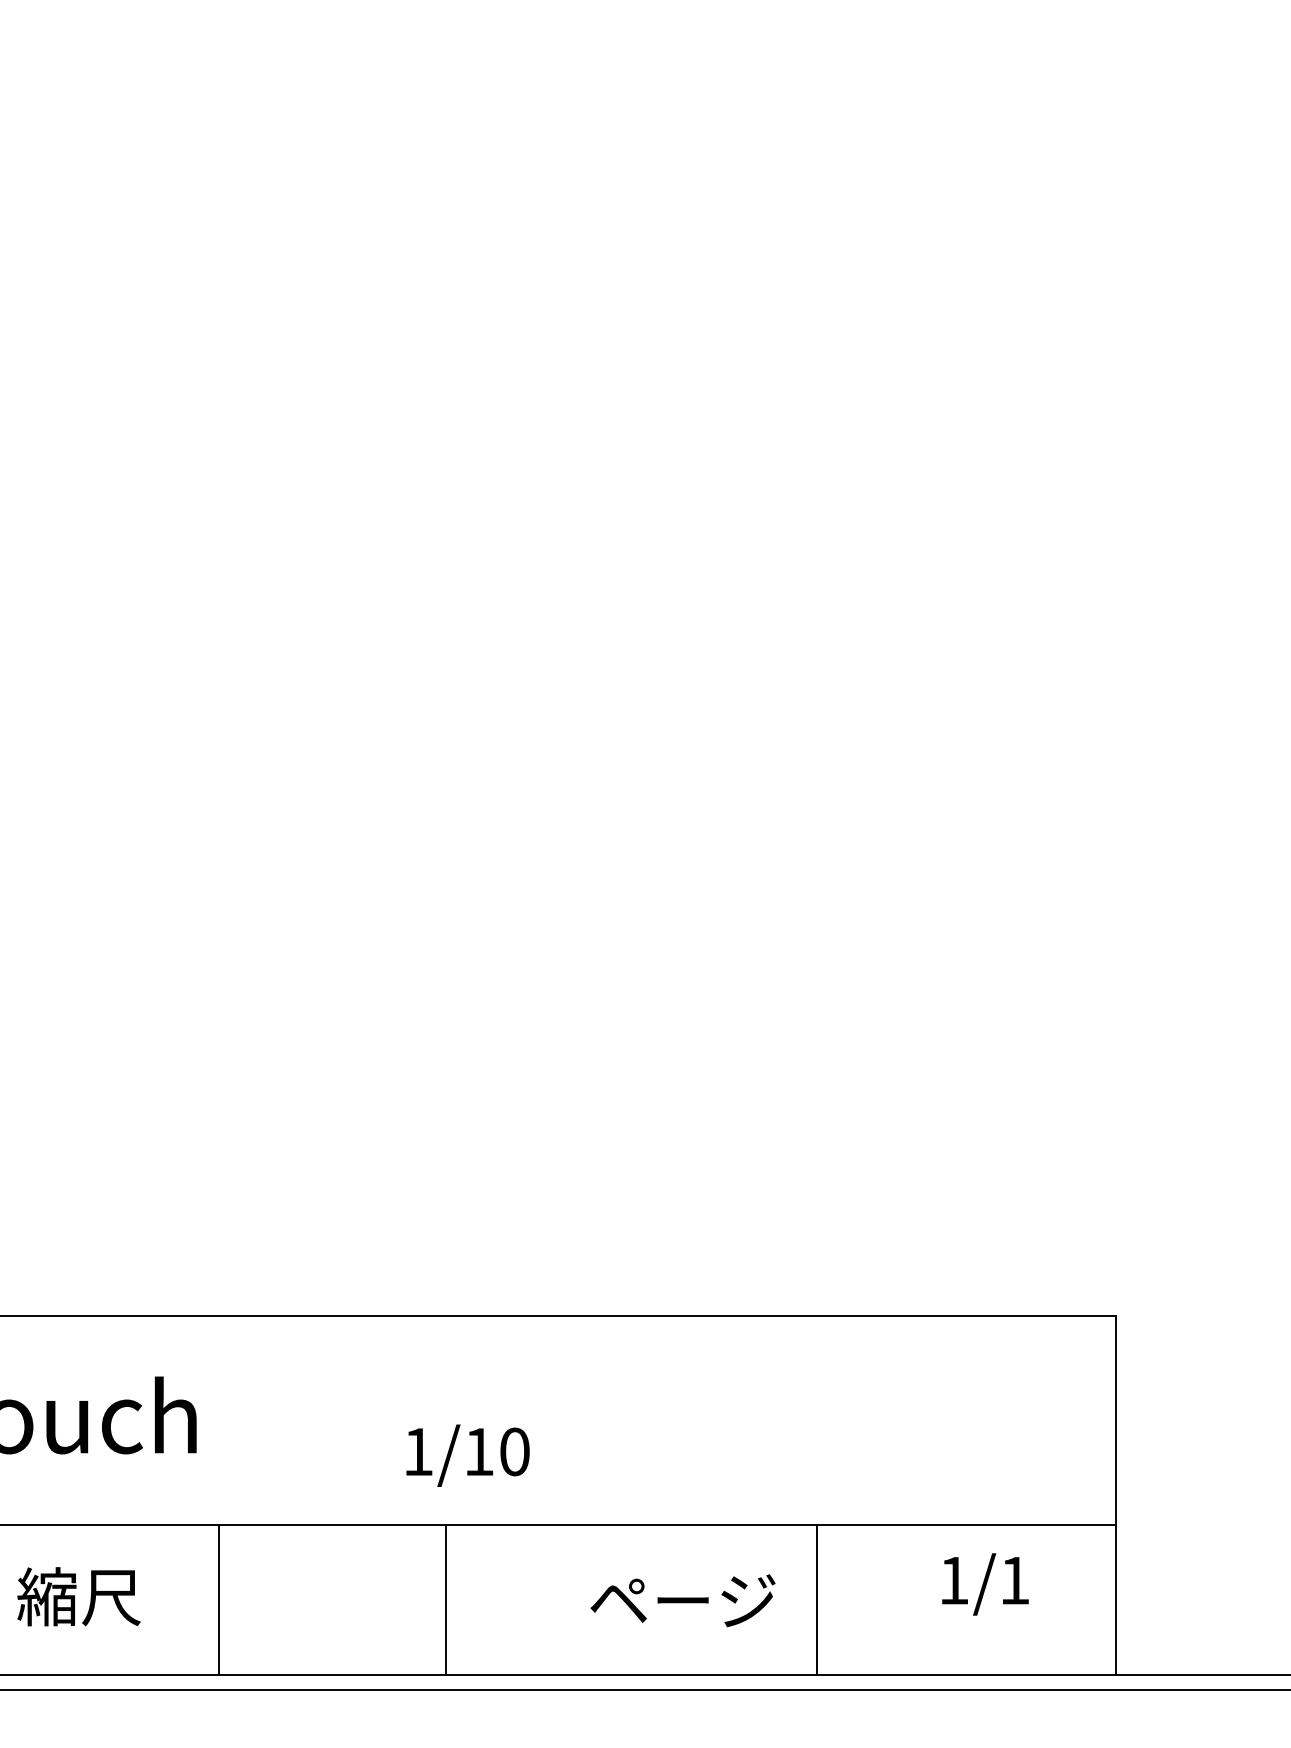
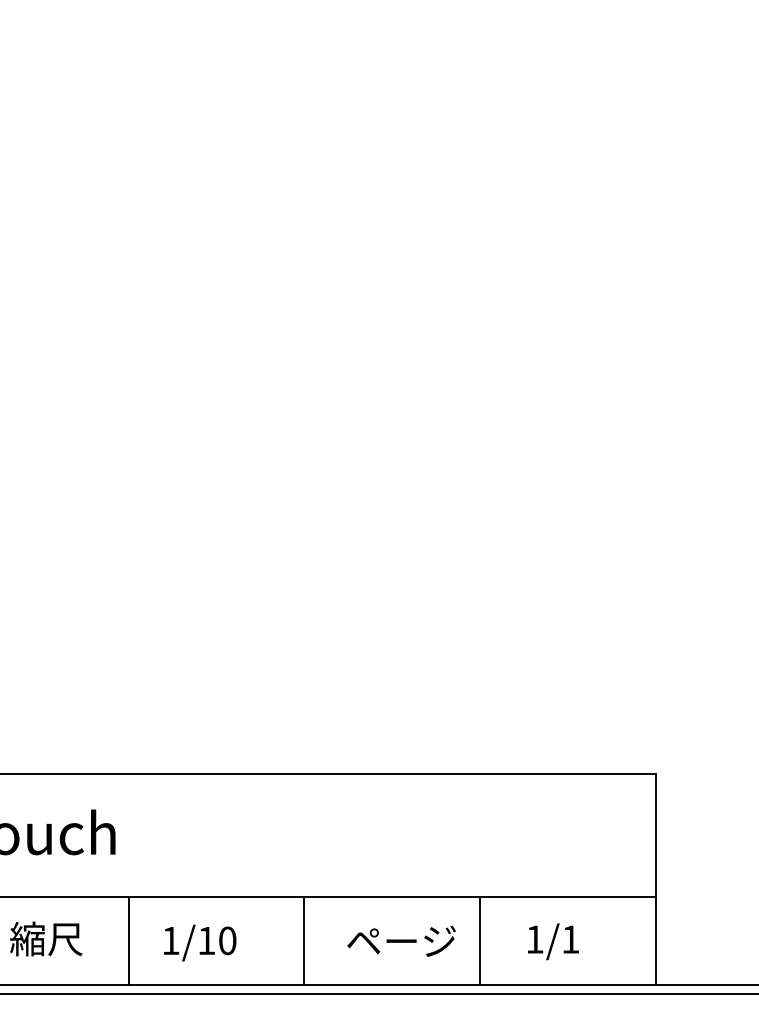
text: (468, 1454) -> (200, 942), moved
text: (985, 1583) -> (553, 941), moved
line: (446, 1599) -> (304, 940), moved

